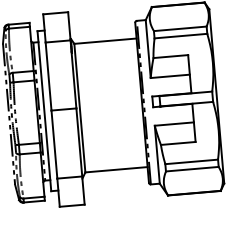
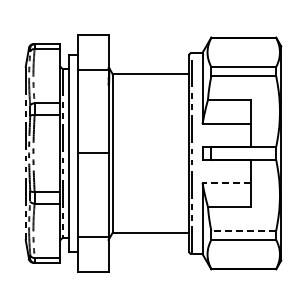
line: (174, 123) -> (226, 182), solid -> dashed
line: (191, 161) -> (243, 230), solid -> dashed

